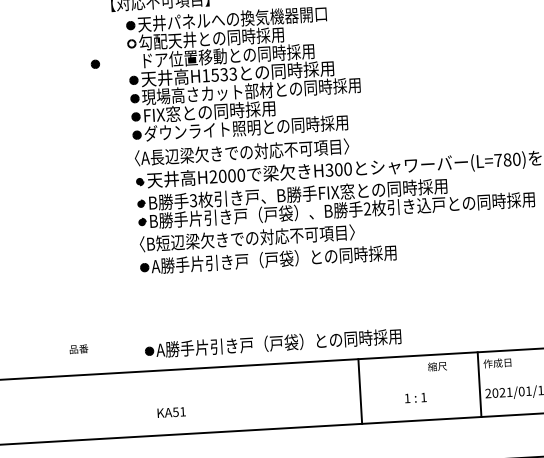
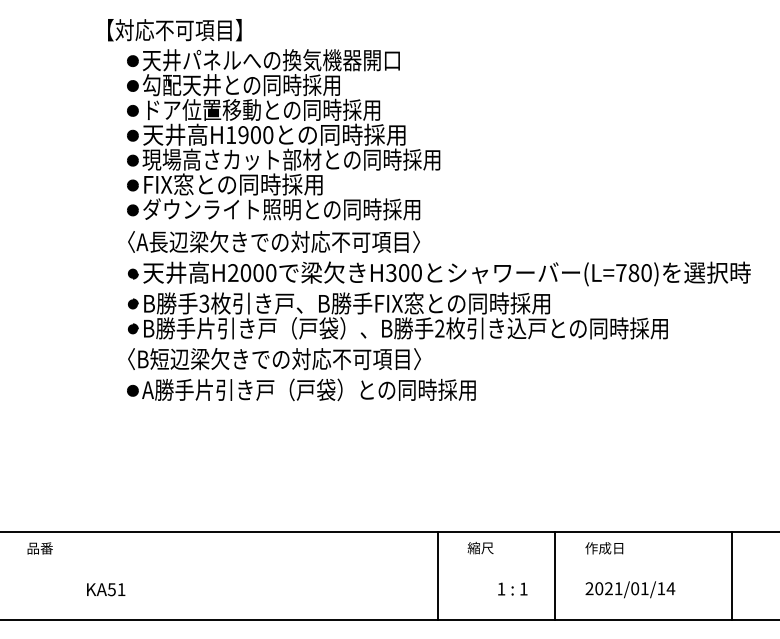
fill: (131, 43) -> (132, 85), added
part: (95, 64) -> (132, 110), moved
text: (223, 75) -> (255, 135), H1533 -> H1900
part: (273, 343) -> (301, 503), removed
text: (78, 349) -> (39, 548), moved
text: (437, 366) -> (480, 548), moved
line: (479, 384) -> (555, 575), moved
line: (359, 391) -> (437, 575), moved
text: (415, 397) -> (512, 588), moved
text: (171, 412) -> (106, 589), moved

